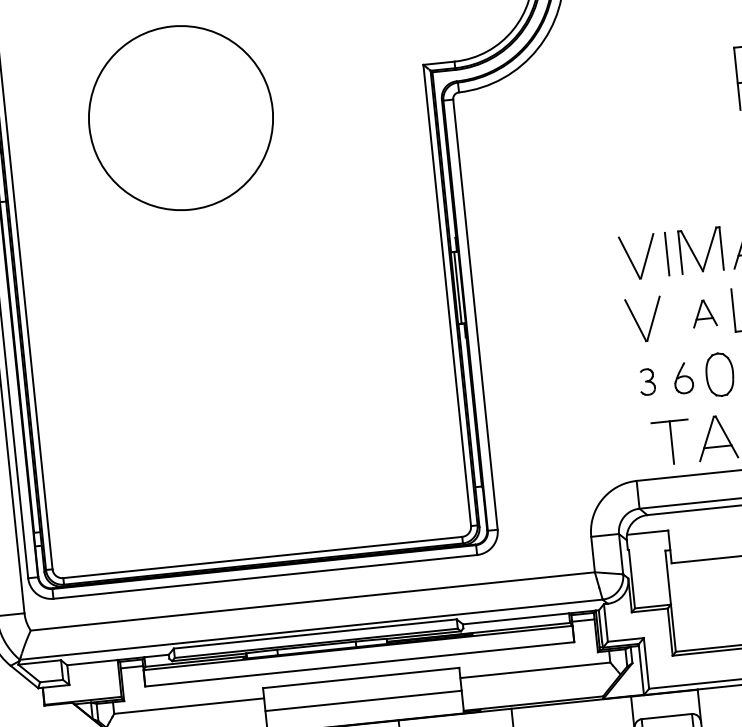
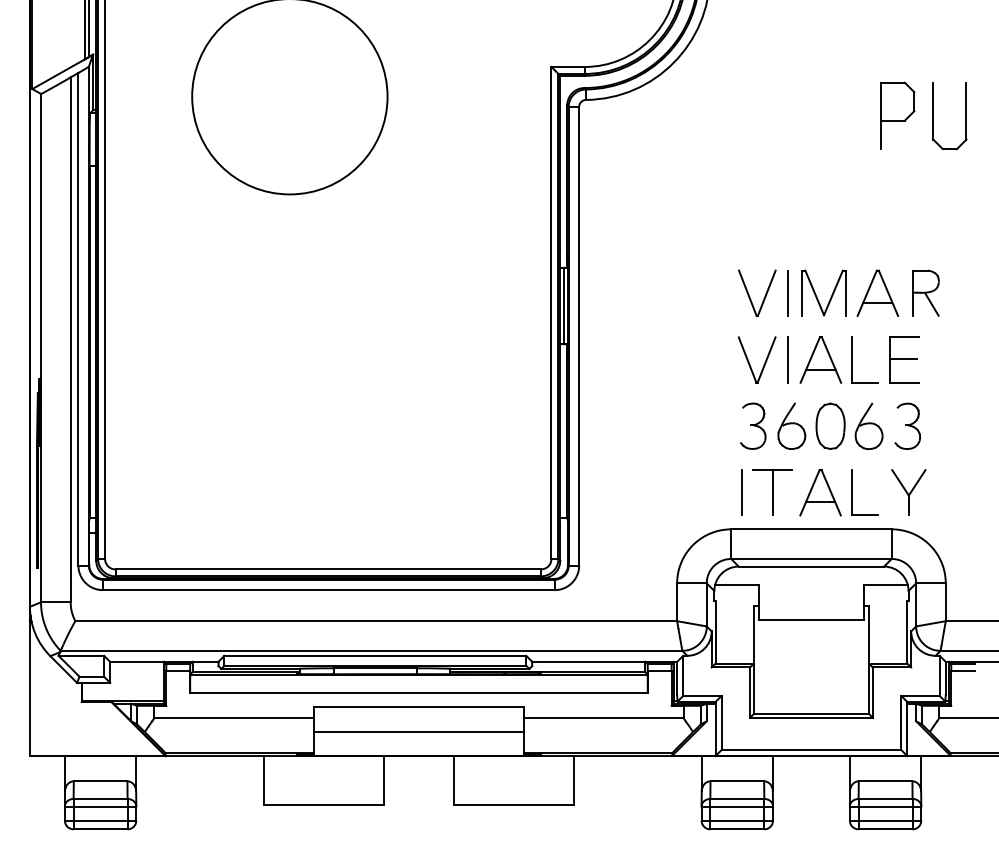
part: (703, 313) -> (820, 359), size x1.67
line: (673, 316) -> (787, 359), added
part: (683, 377) -> (791, 425), size x1.43
part: (647, 381) -> (753, 425), size x1.67
line: (642, 445) -> (741, 492), added

